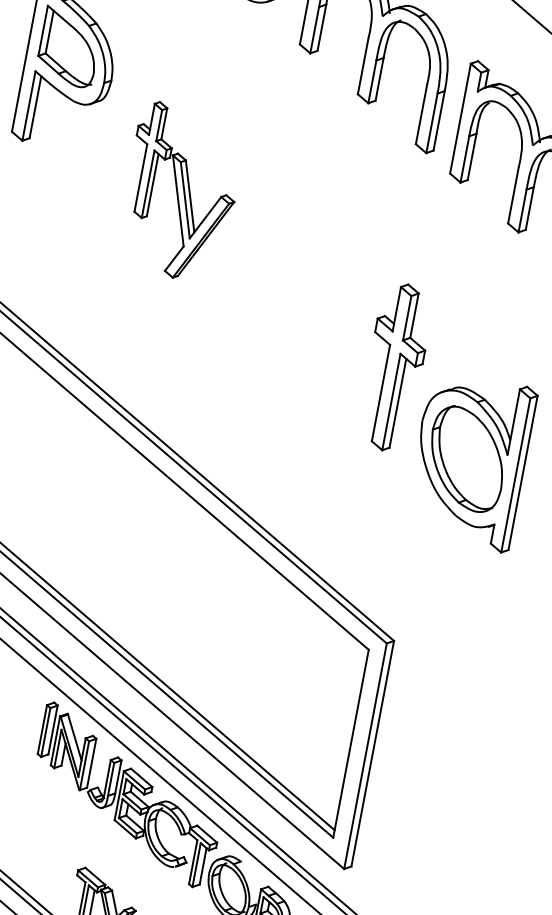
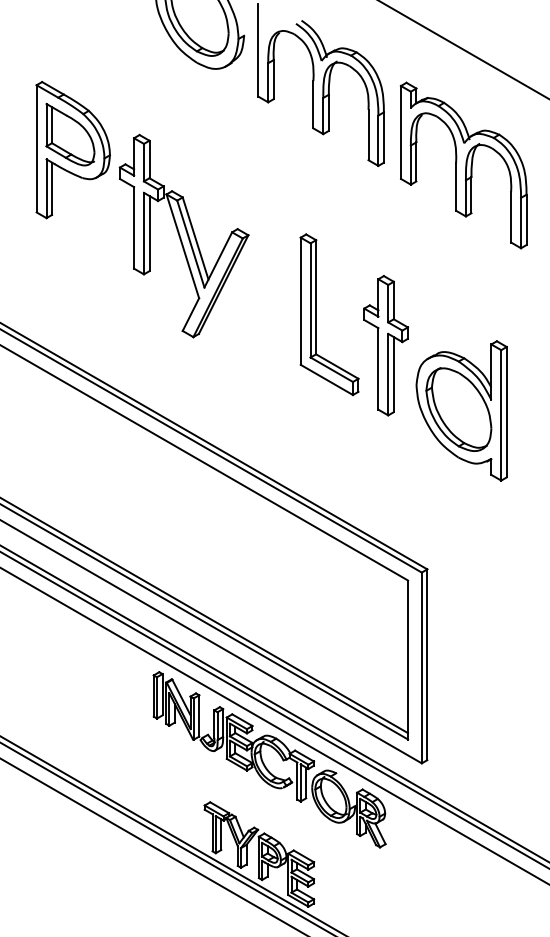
part: (180, 191) -> (183, 235), size x1.43
part: (319, 314) -> (316, 314), added

